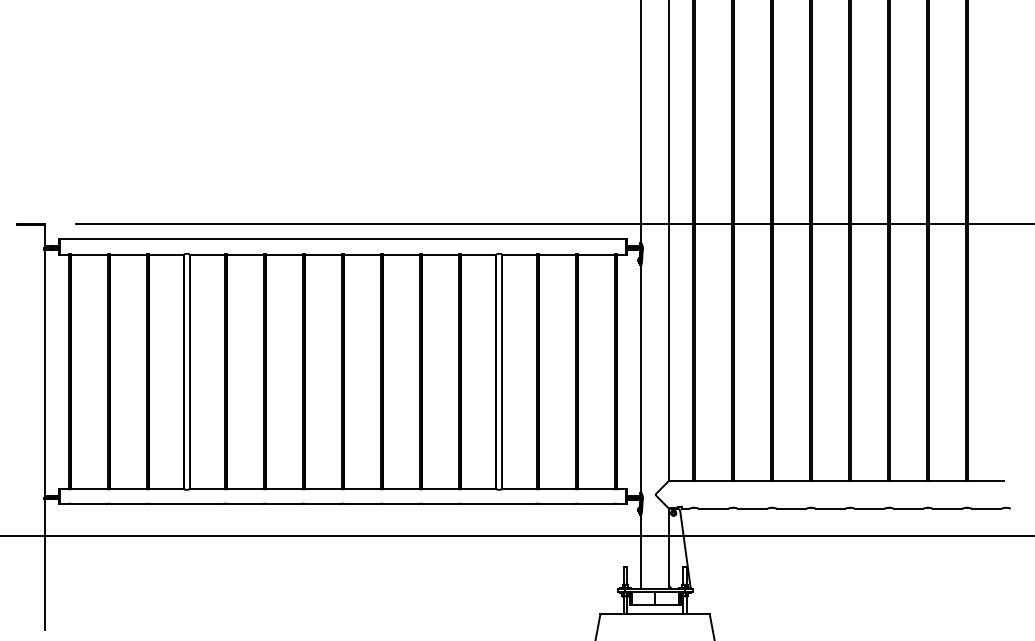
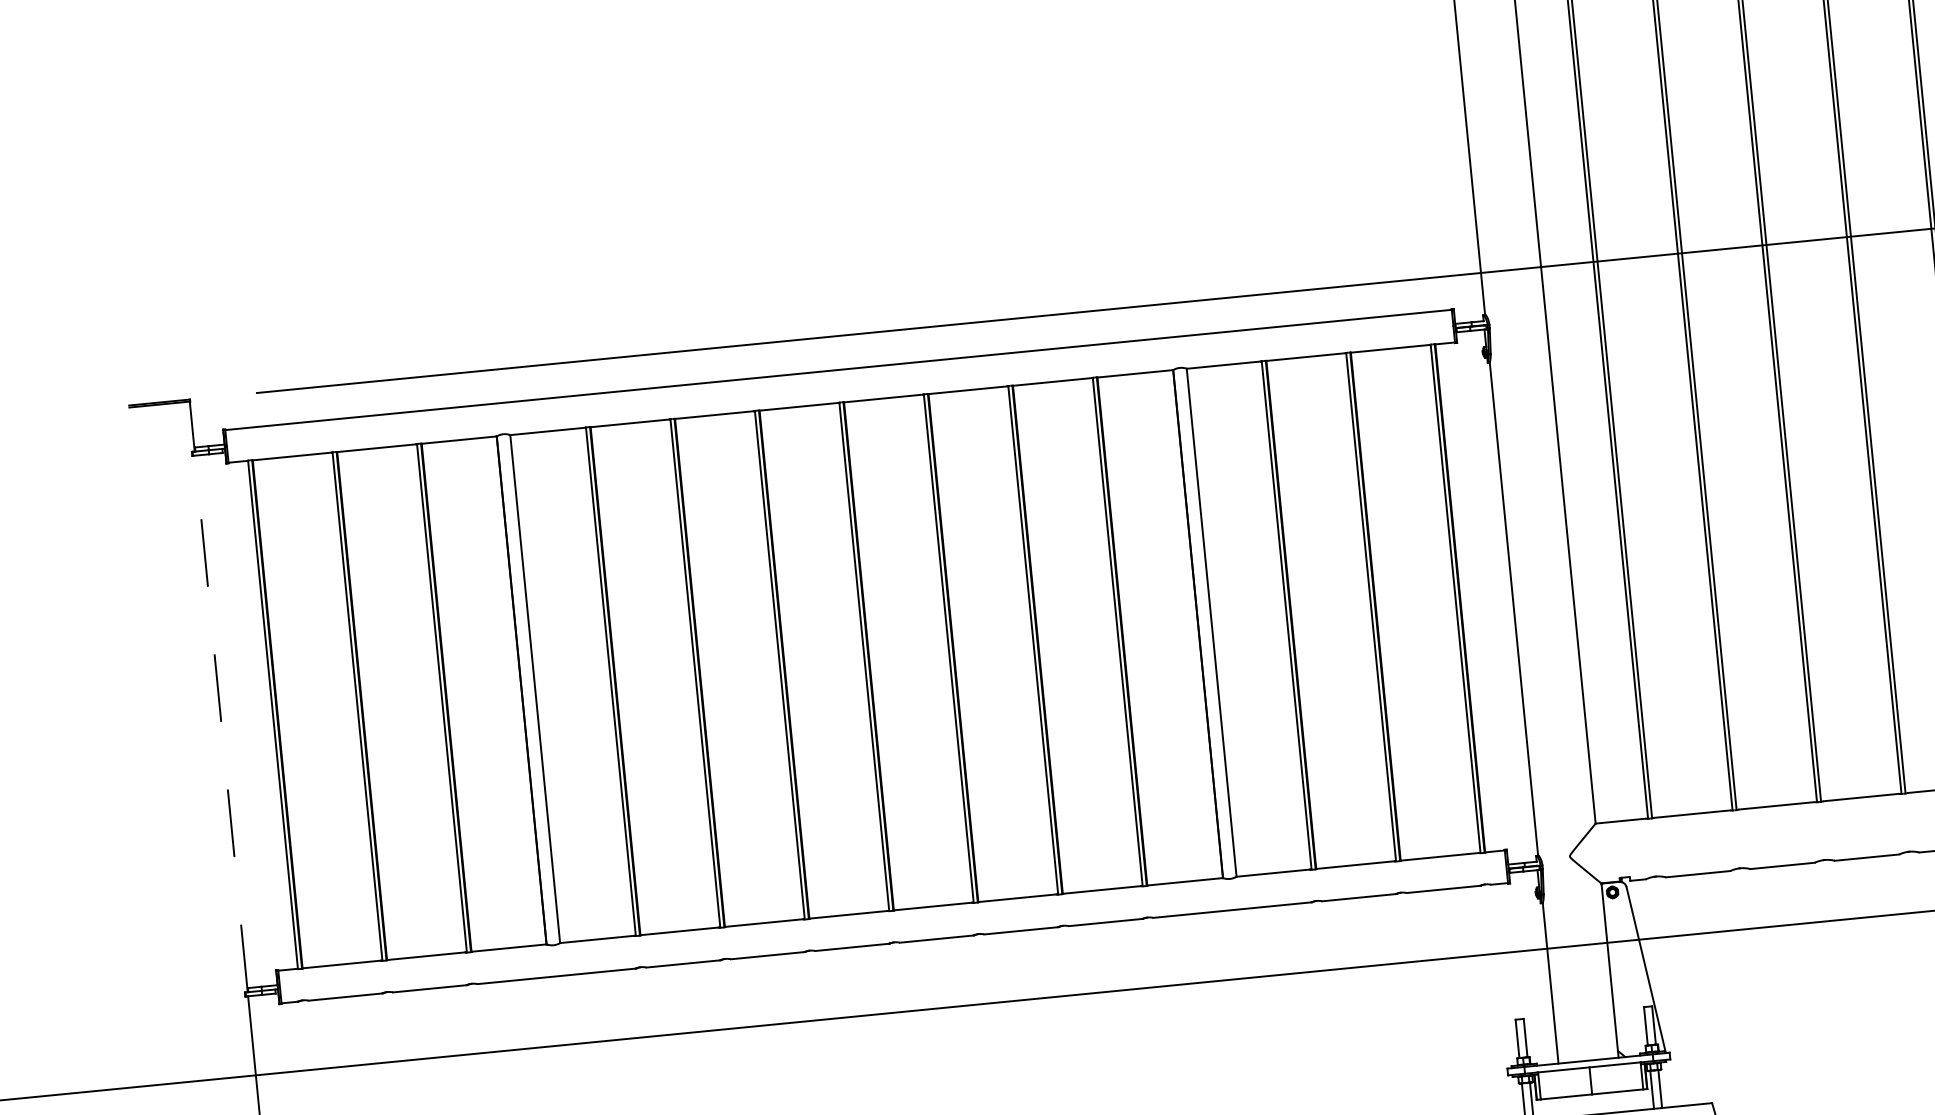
line: (44, 373) -> (220, 723), solid -> dashed

